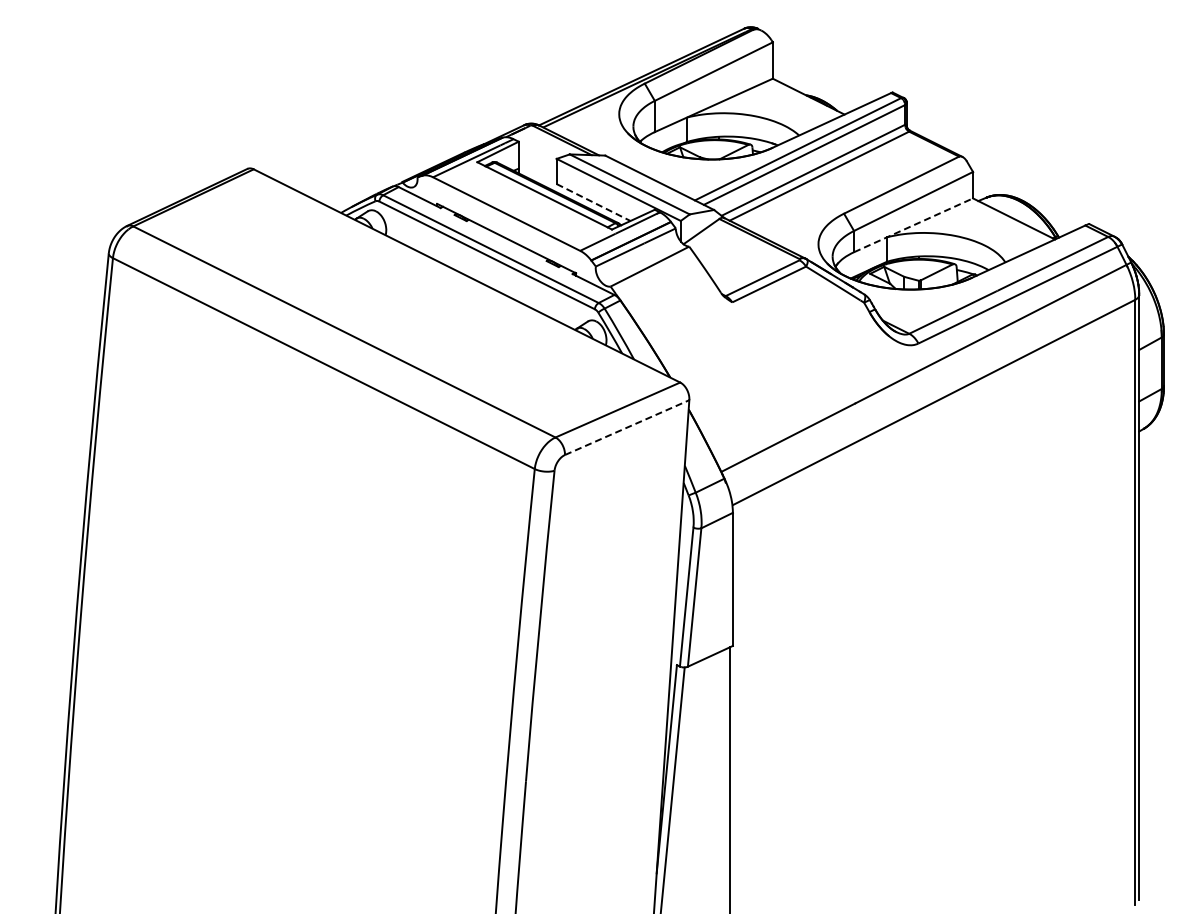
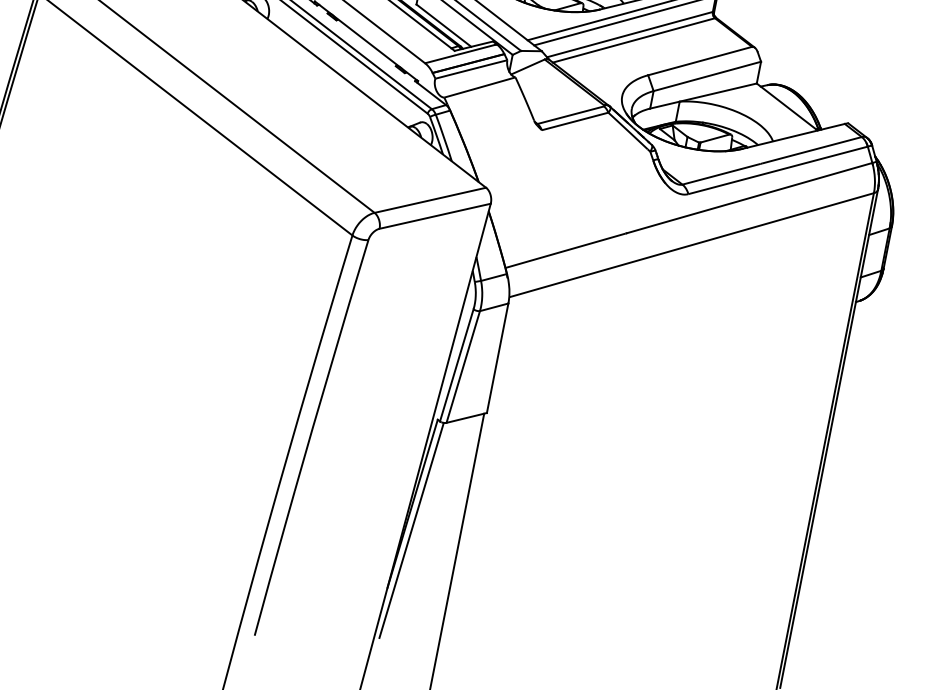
line: (594, 202) -> (444, 25), dashed -> solid
line: (914, 225) -> (704, 96), dashed -> solid
line: (627, 427) -> (435, 216), dashed -> solid

